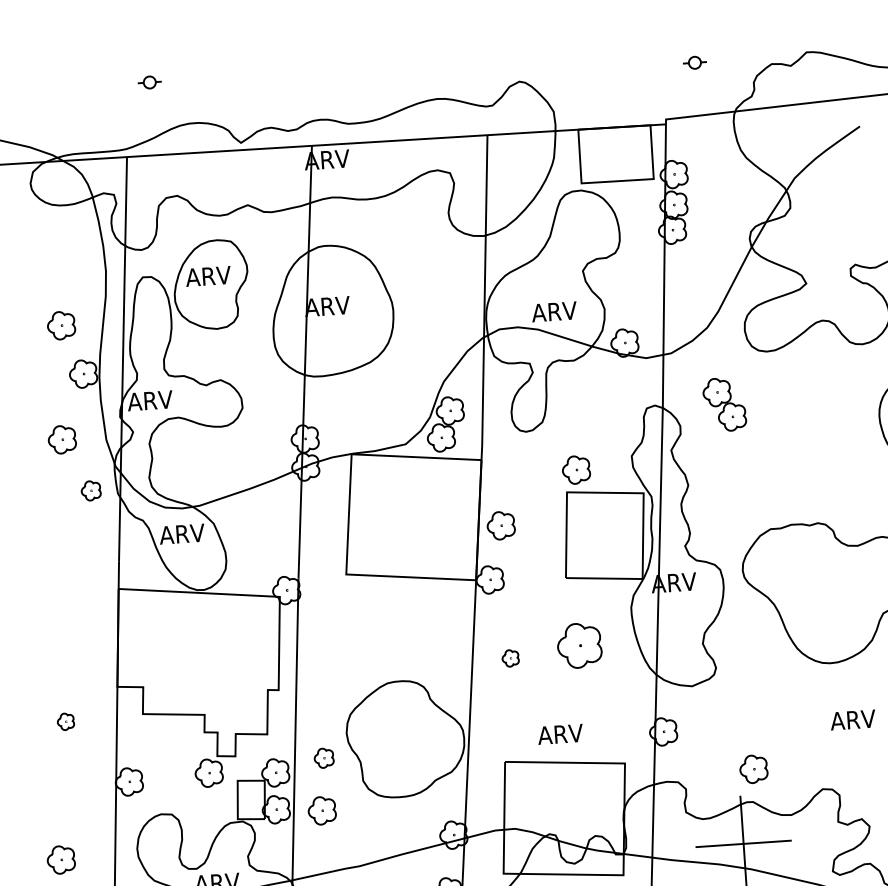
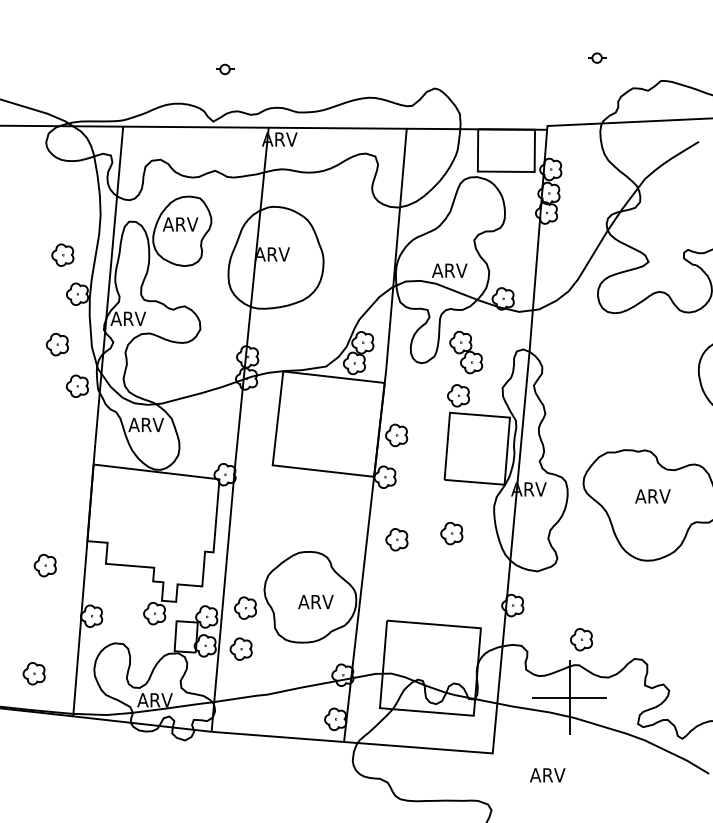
part: (695, 61) -> (597, 57), moved
part: (150, 82) -> (225, 69), moved
part: (725, 404) -> (466, 352), moved
part: (90, 490) -> (76, 385), size x1.43
part: (579, 645) -> (451, 533), size x0.62
part: (510, 657) -> (396, 539), size x1.67
text: (852, 720) -> (652, 496), moved
part: (65, 721) -> (44, 565), size x1.67
text: (559, 734) -> (315, 602), moved
part: (324, 757) -> (245, 607), size x1.43

